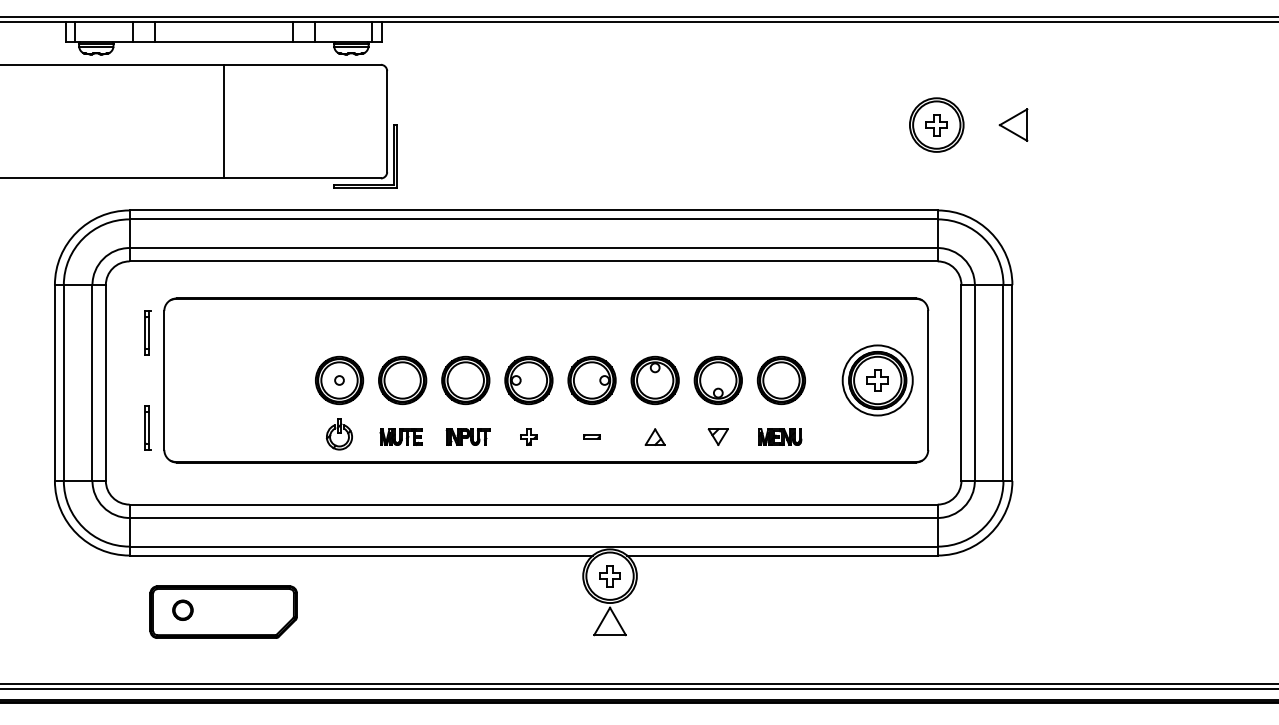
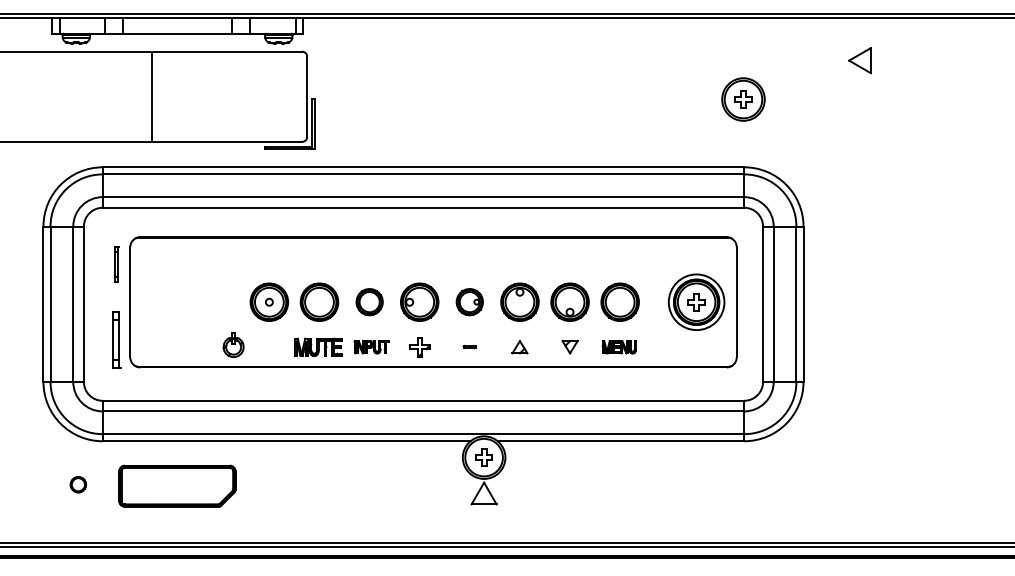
line: (223, 121) -> (151, 96), moved
part: (1013, 124) -> (859, 60), moved
part: (465, 379) -> (369, 301), size x0.7
part: (591, 379) -> (469, 301), size x0.7
part: (147, 427) -> (116, 339), size x1.6
part: (338, 434) -> (232, 345), moved
part: (400, 436) -> (317, 346), size x1.4
part: (528, 436) -> (419, 346), size x1.6
circle: (182, 609) -> (78, 484), moved

